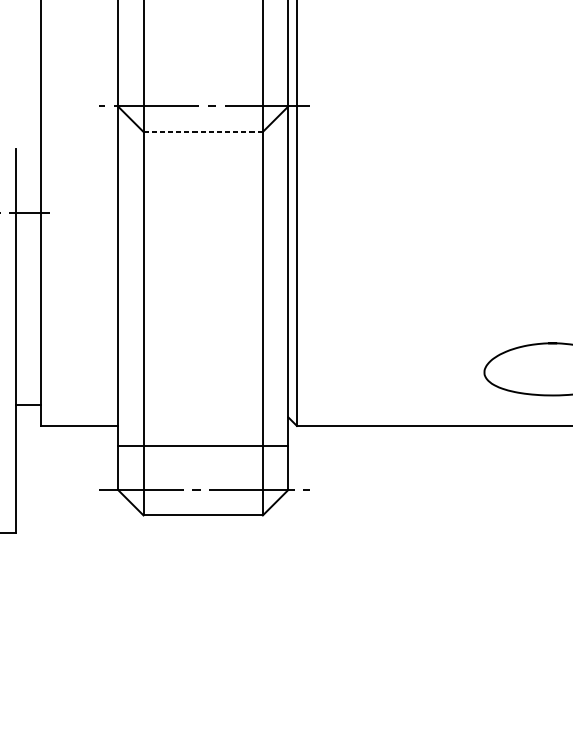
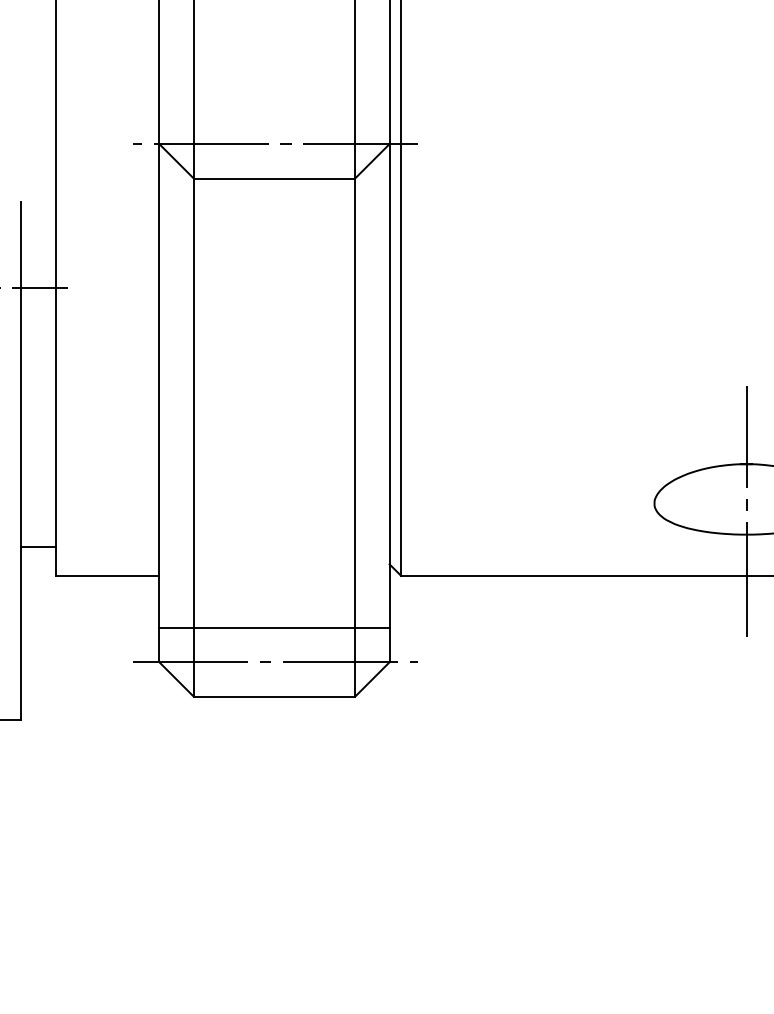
line: (203, 131) -> (274, 178), dashed -> solid
line: (552, 378) -> (746, 511), added
line: (203, 445) -> (274, 627), moved

